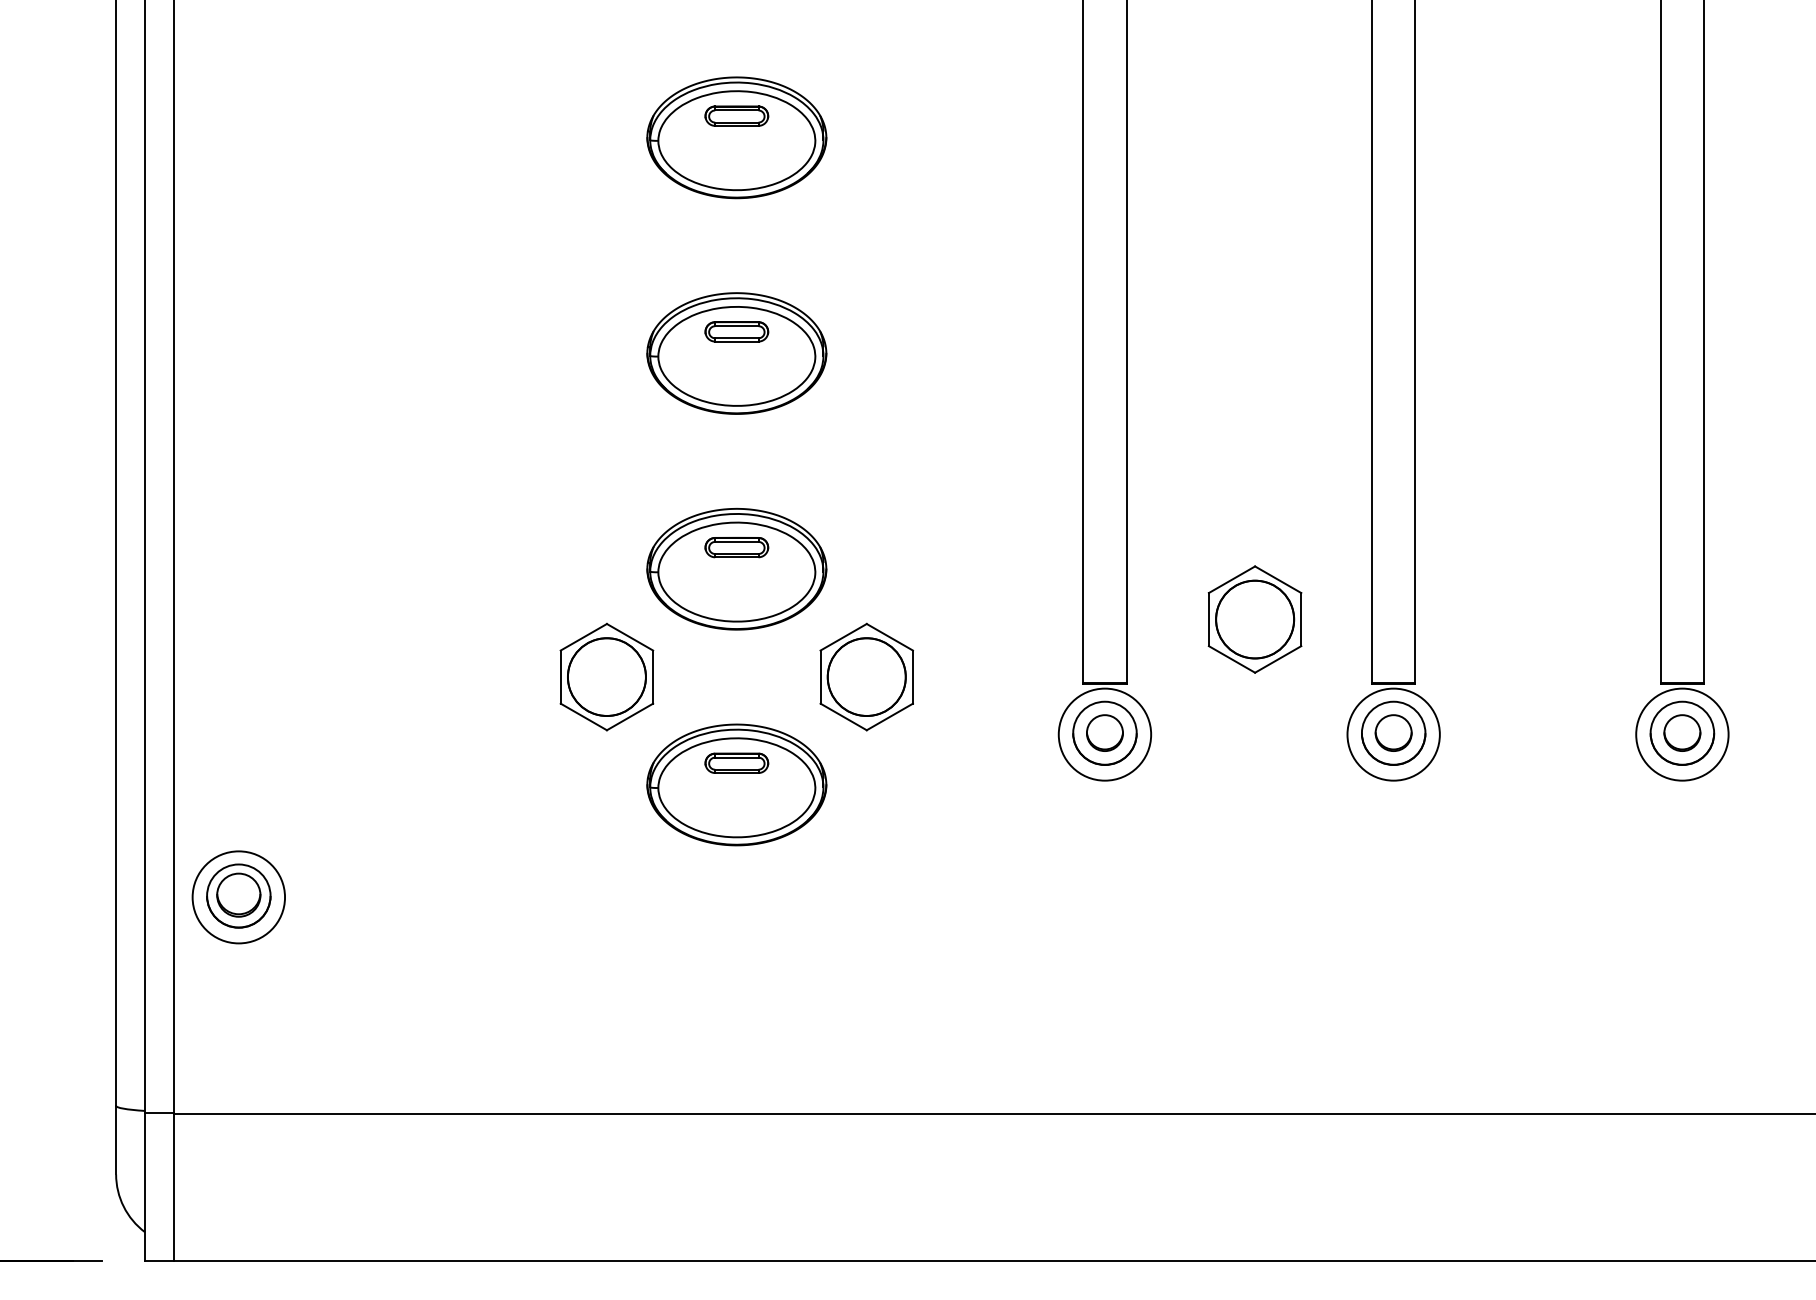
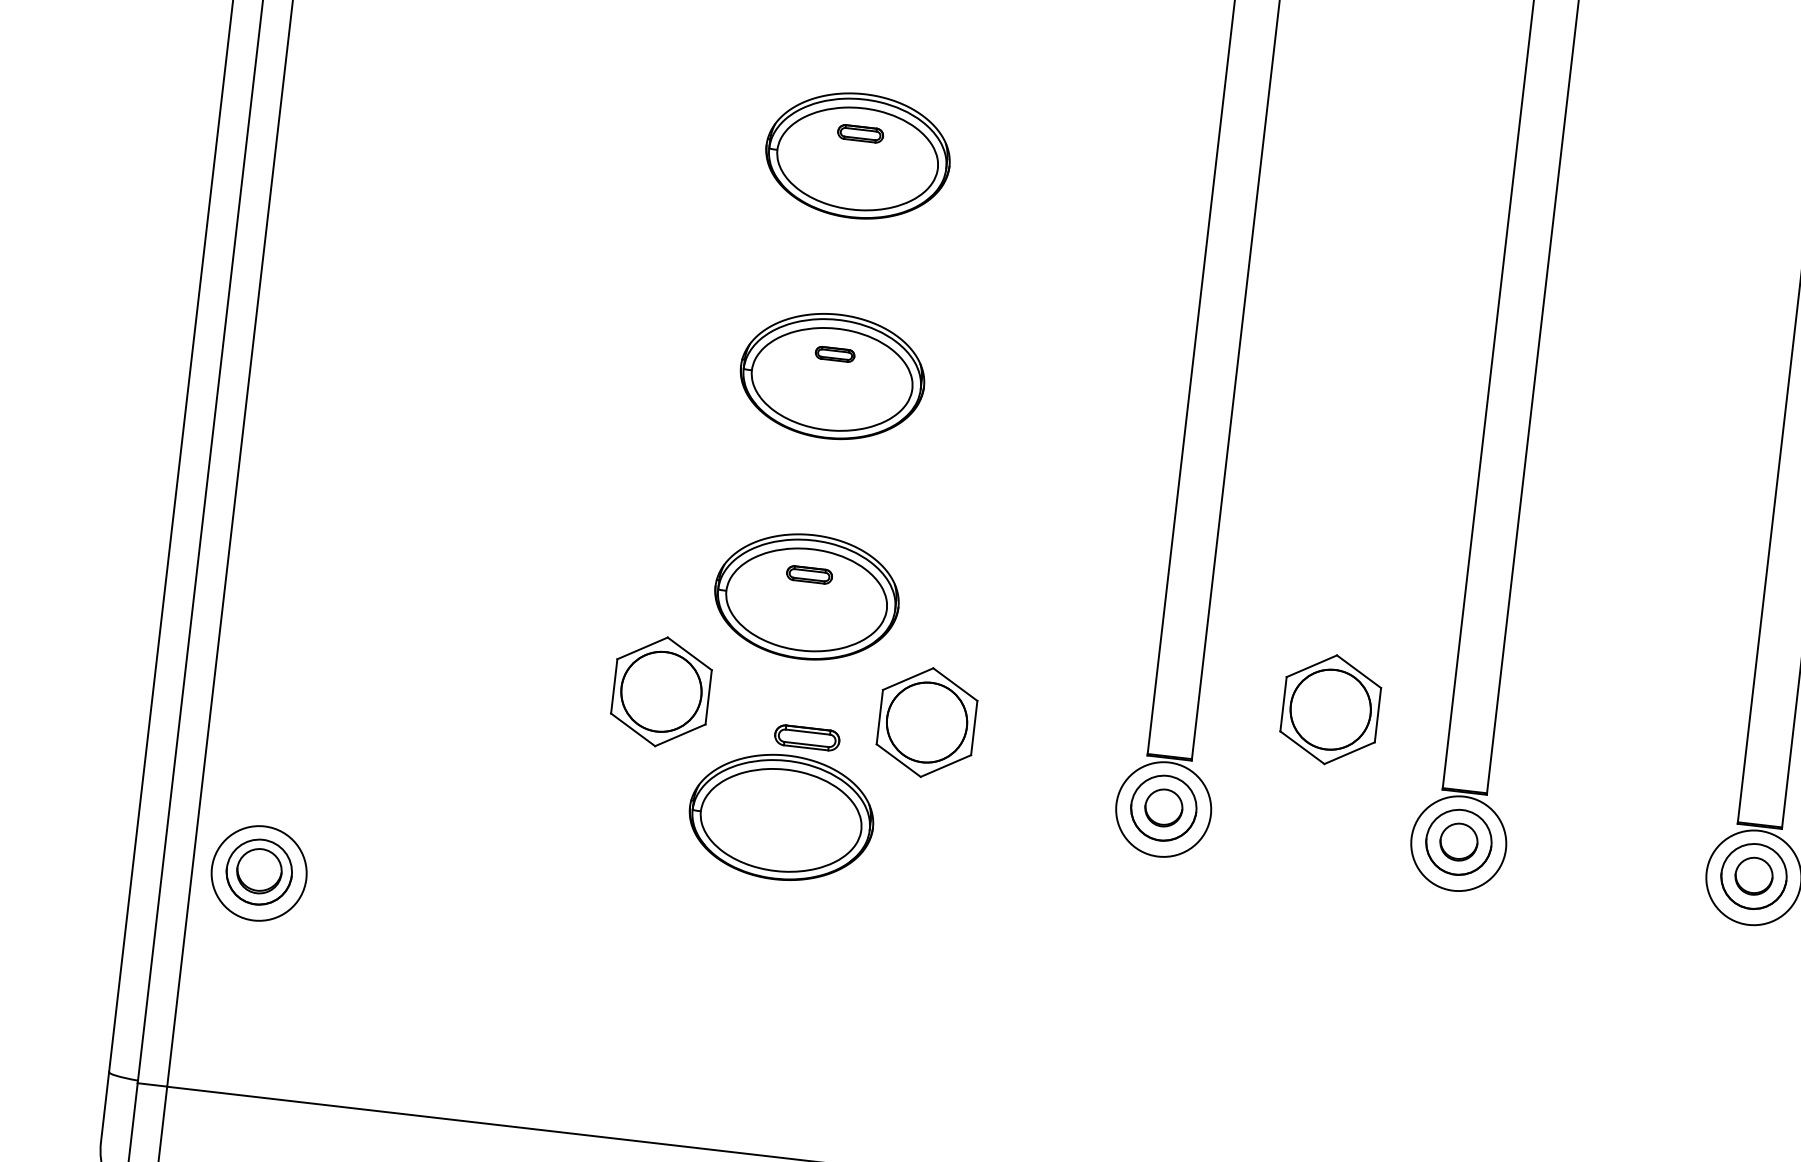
part: (736, 115) -> (860, 133), size x0.7
part: (736, 331) -> (834, 353), size x0.6
part: (736, 547) -> (809, 574), size x0.7
part: (736, 762) -> (806, 737), moved

